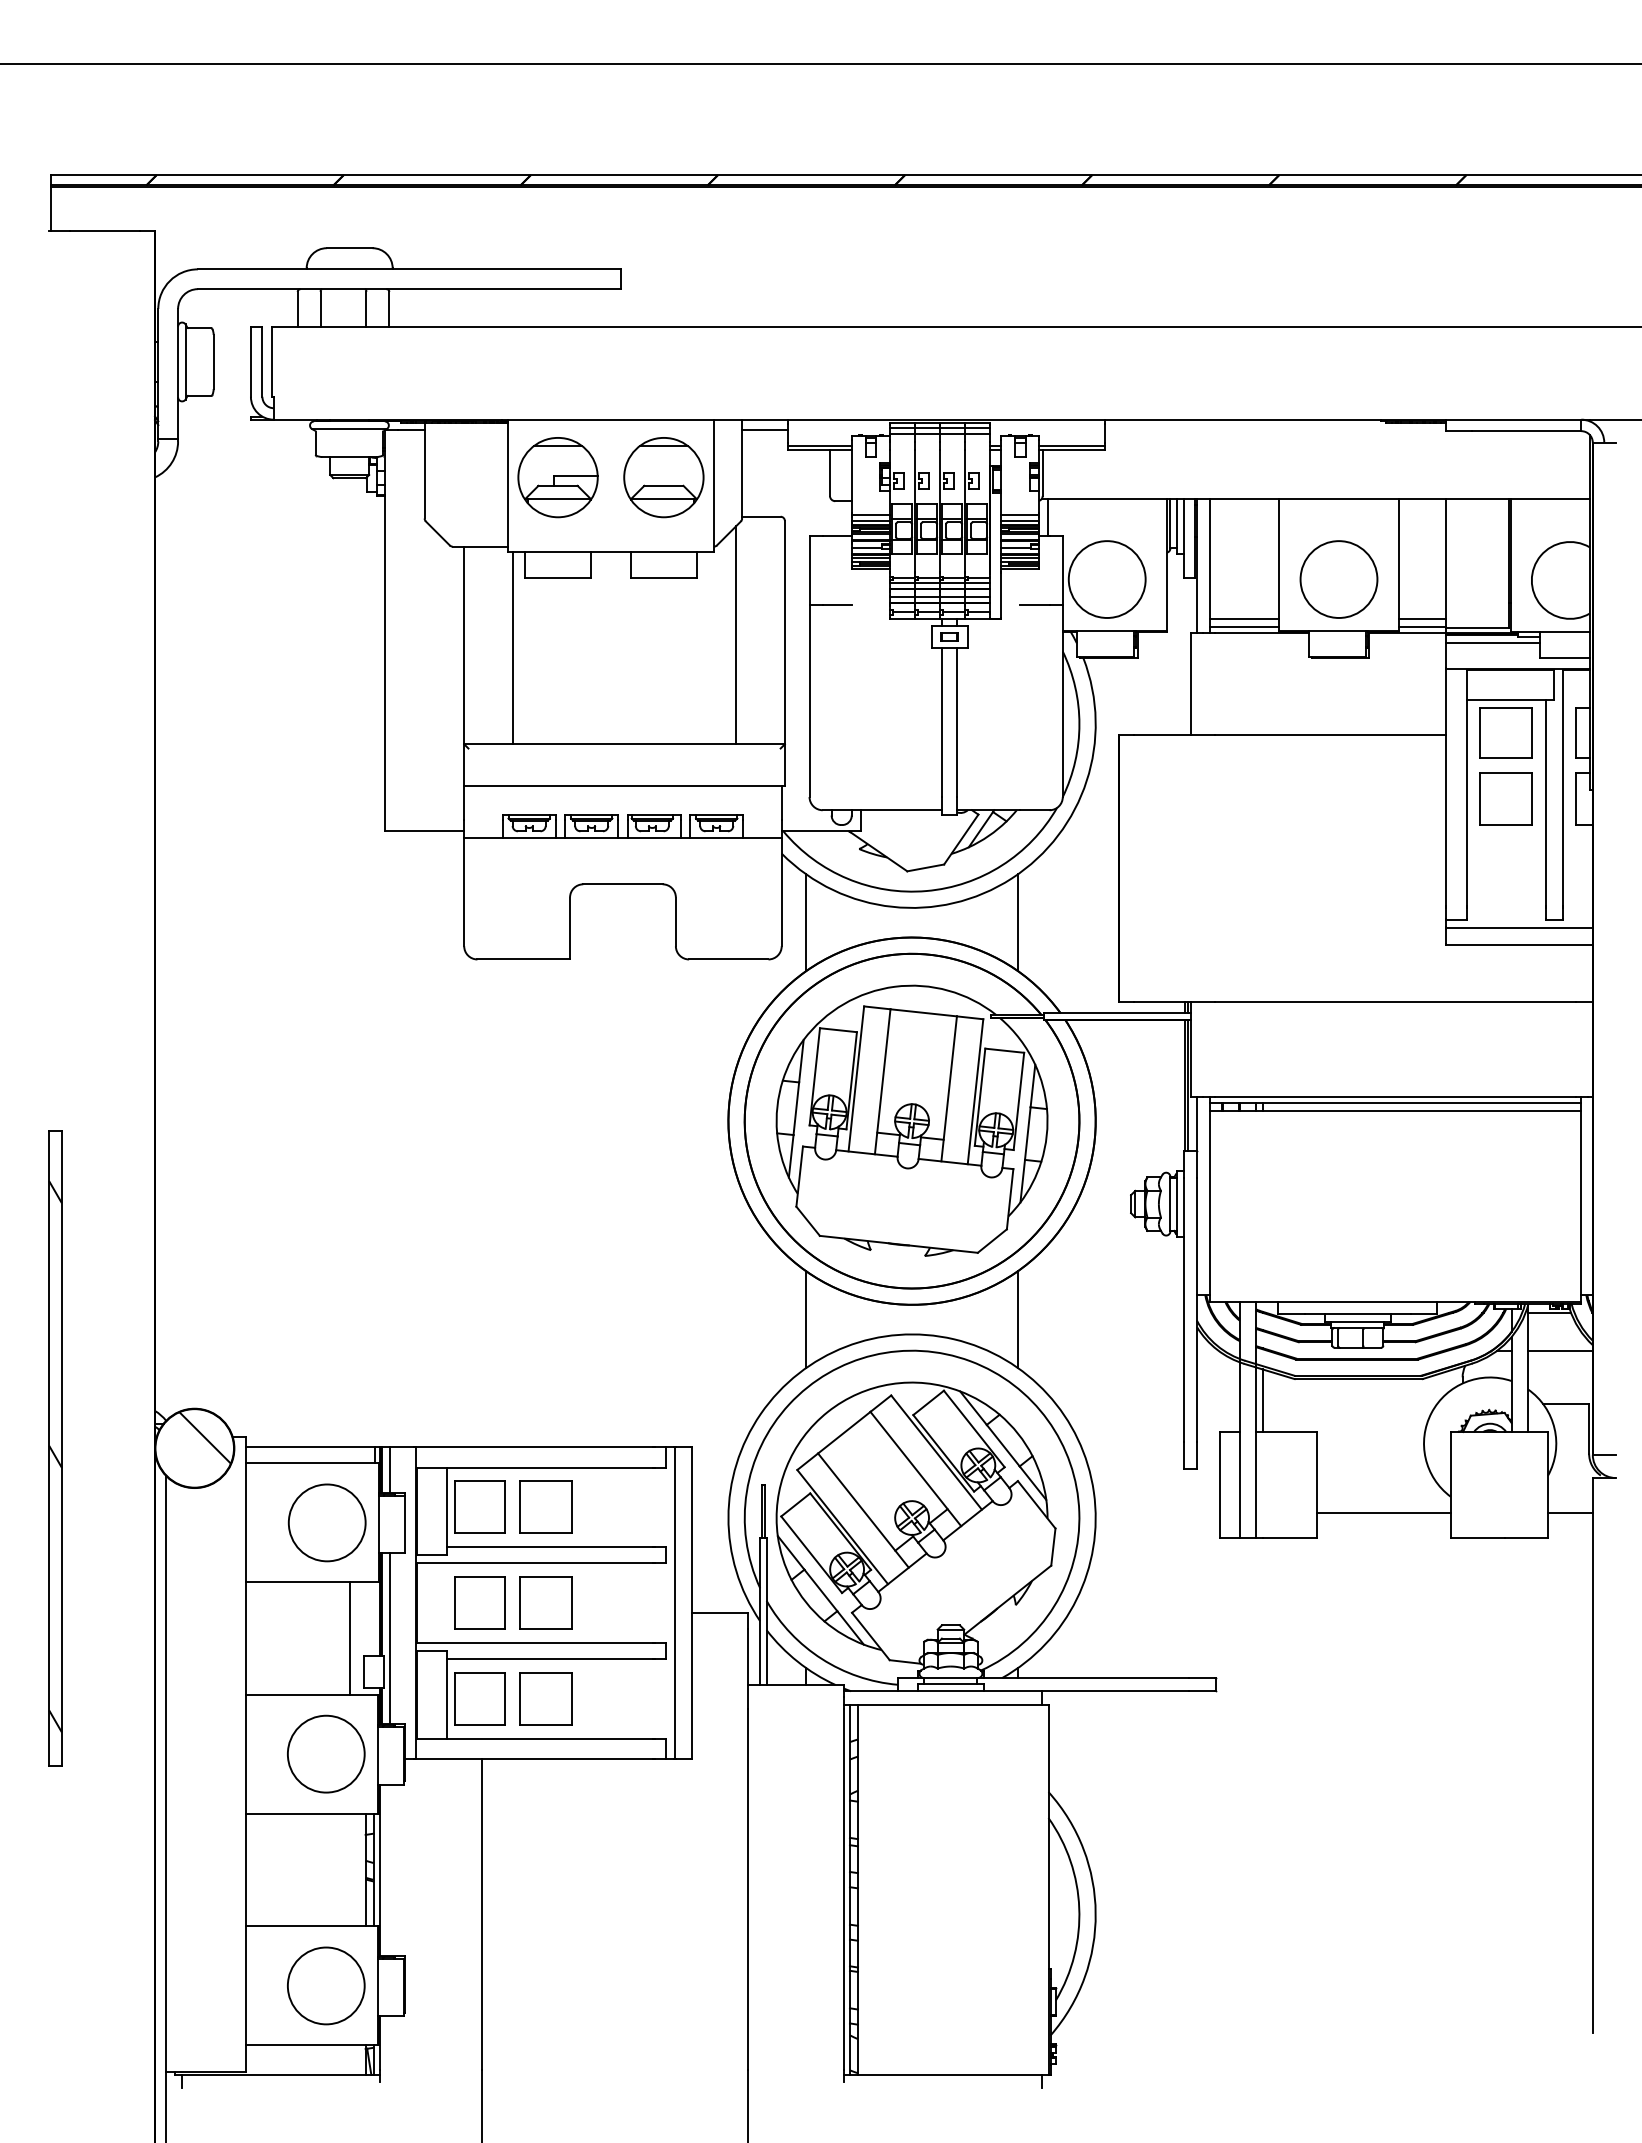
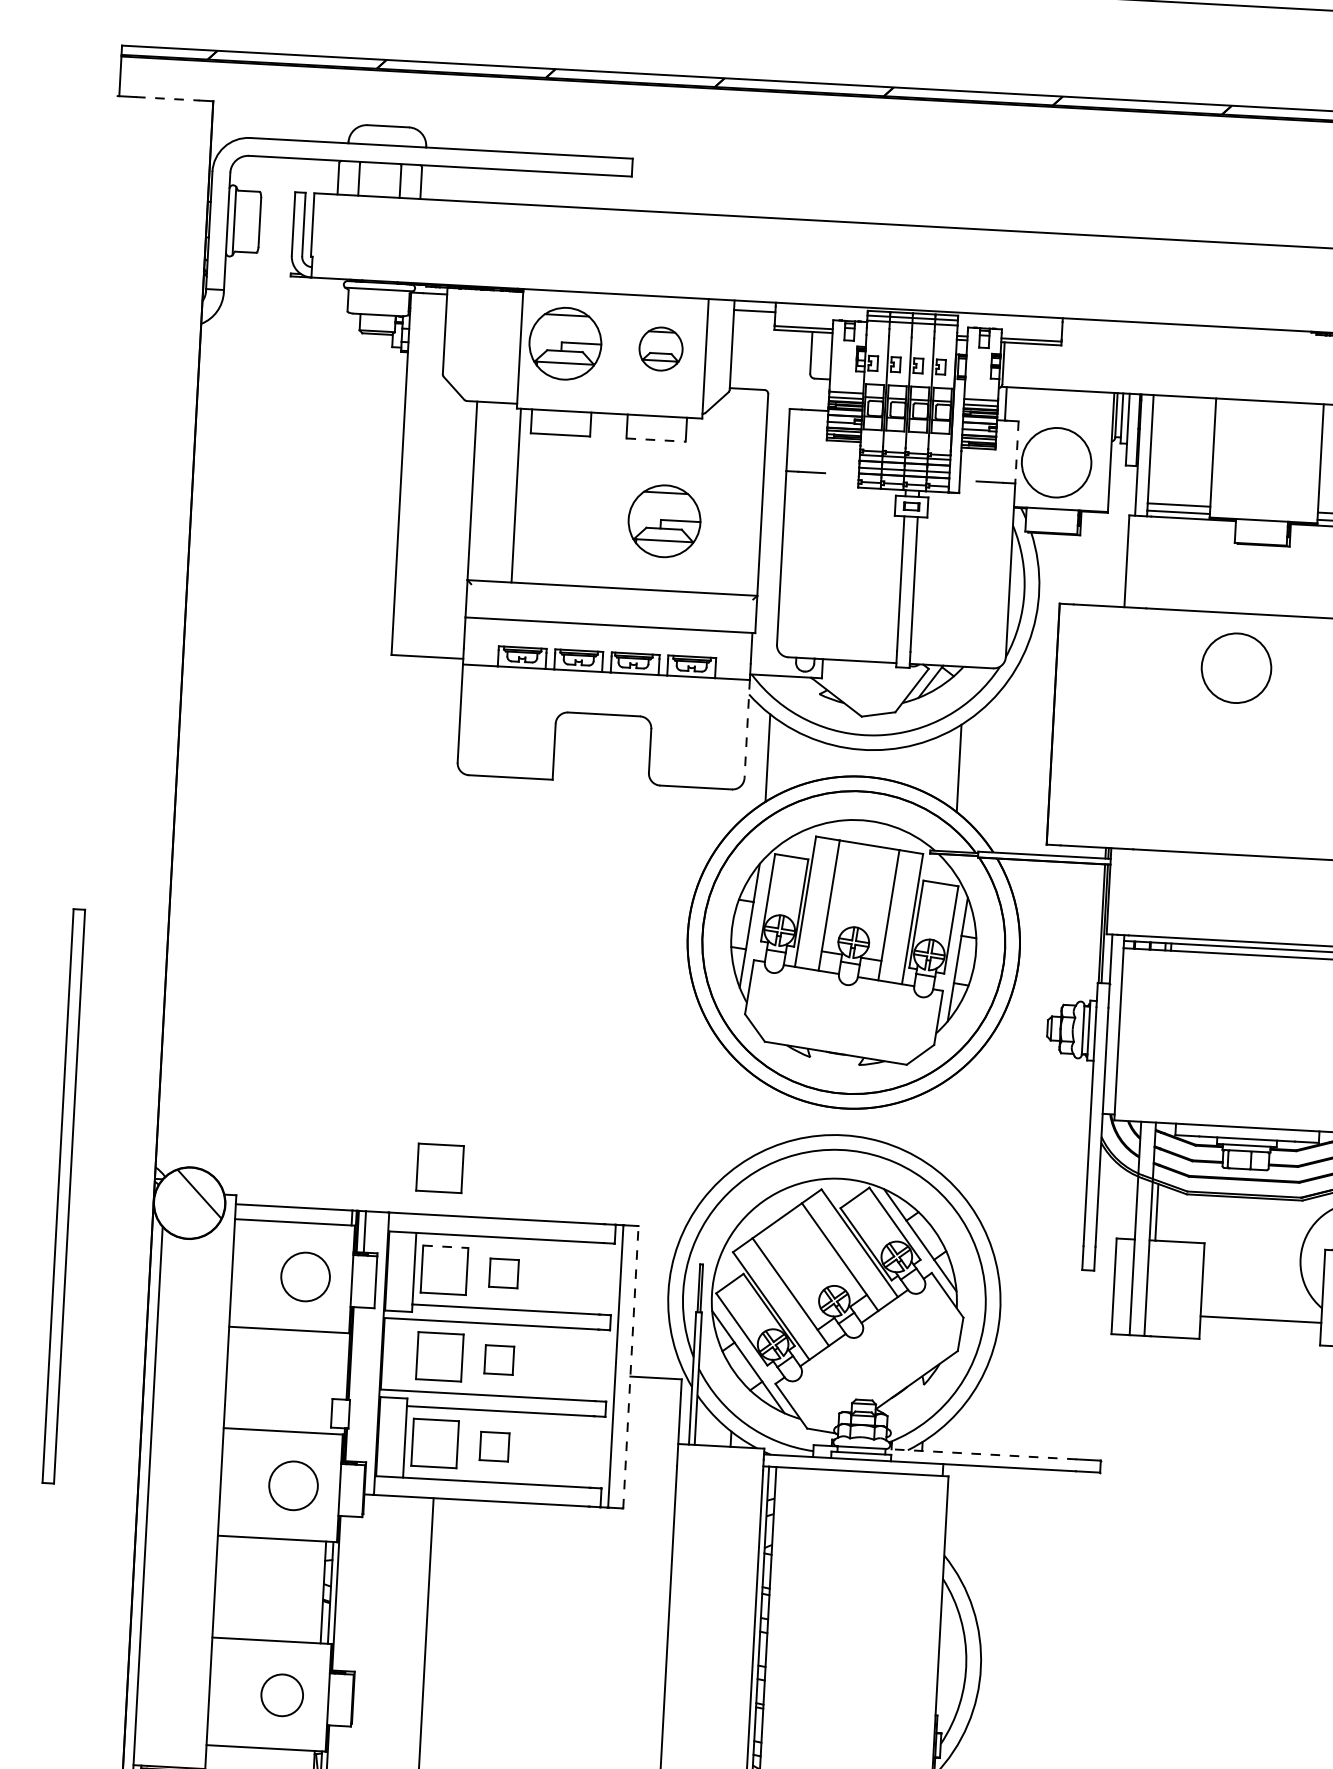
line: (105, 231) -> (168, 99), solid -> dashed
part: (663, 477) -> (660, 348), size x0.6
line: (1062, 571) -> (1016, 453), solid -> dashed
line: (663, 578) -> (655, 440), solid -> dashed
circle: (1338, 579) -> (1236, 668), moved
line: (736, 635) -> (718, 495), removed
part: (677, 667) -> (664, 521), added
line: (781, 892) -> (746, 729), solid -> dashed
line: (806, 1319) -> (748, 1116), removed
line: (1017, 1319) -> (939, 1126), removed
part: (468, 1394) -> (439, 1167), added
hatch: (55, 1456) -> (63, 1203), removed
line: (480, 1481) -> (446, 1247), solid -> dashed
part: (545, 1506) -> (503, 1272), size x0.6
circle: (326, 1522) -> (305, 1276), size x0.7
part: (545, 1602) -> (499, 1359), size x0.6
line: (691, 1602) -> (630, 1366), solid -> dashed
line: (349, 1638) -> (320, 1382), removed
line: (389, 1638) -> (356, 1384), removed
line: (1083, 1678) -> (981, 1454), solid -> dashed
part: (545, 1698) -> (494, 1446), size x0.6
circle: (326, 1753) -> (293, 1485), size x0.7
circle: (326, 1985) -> (282, 1694), size x0.6

